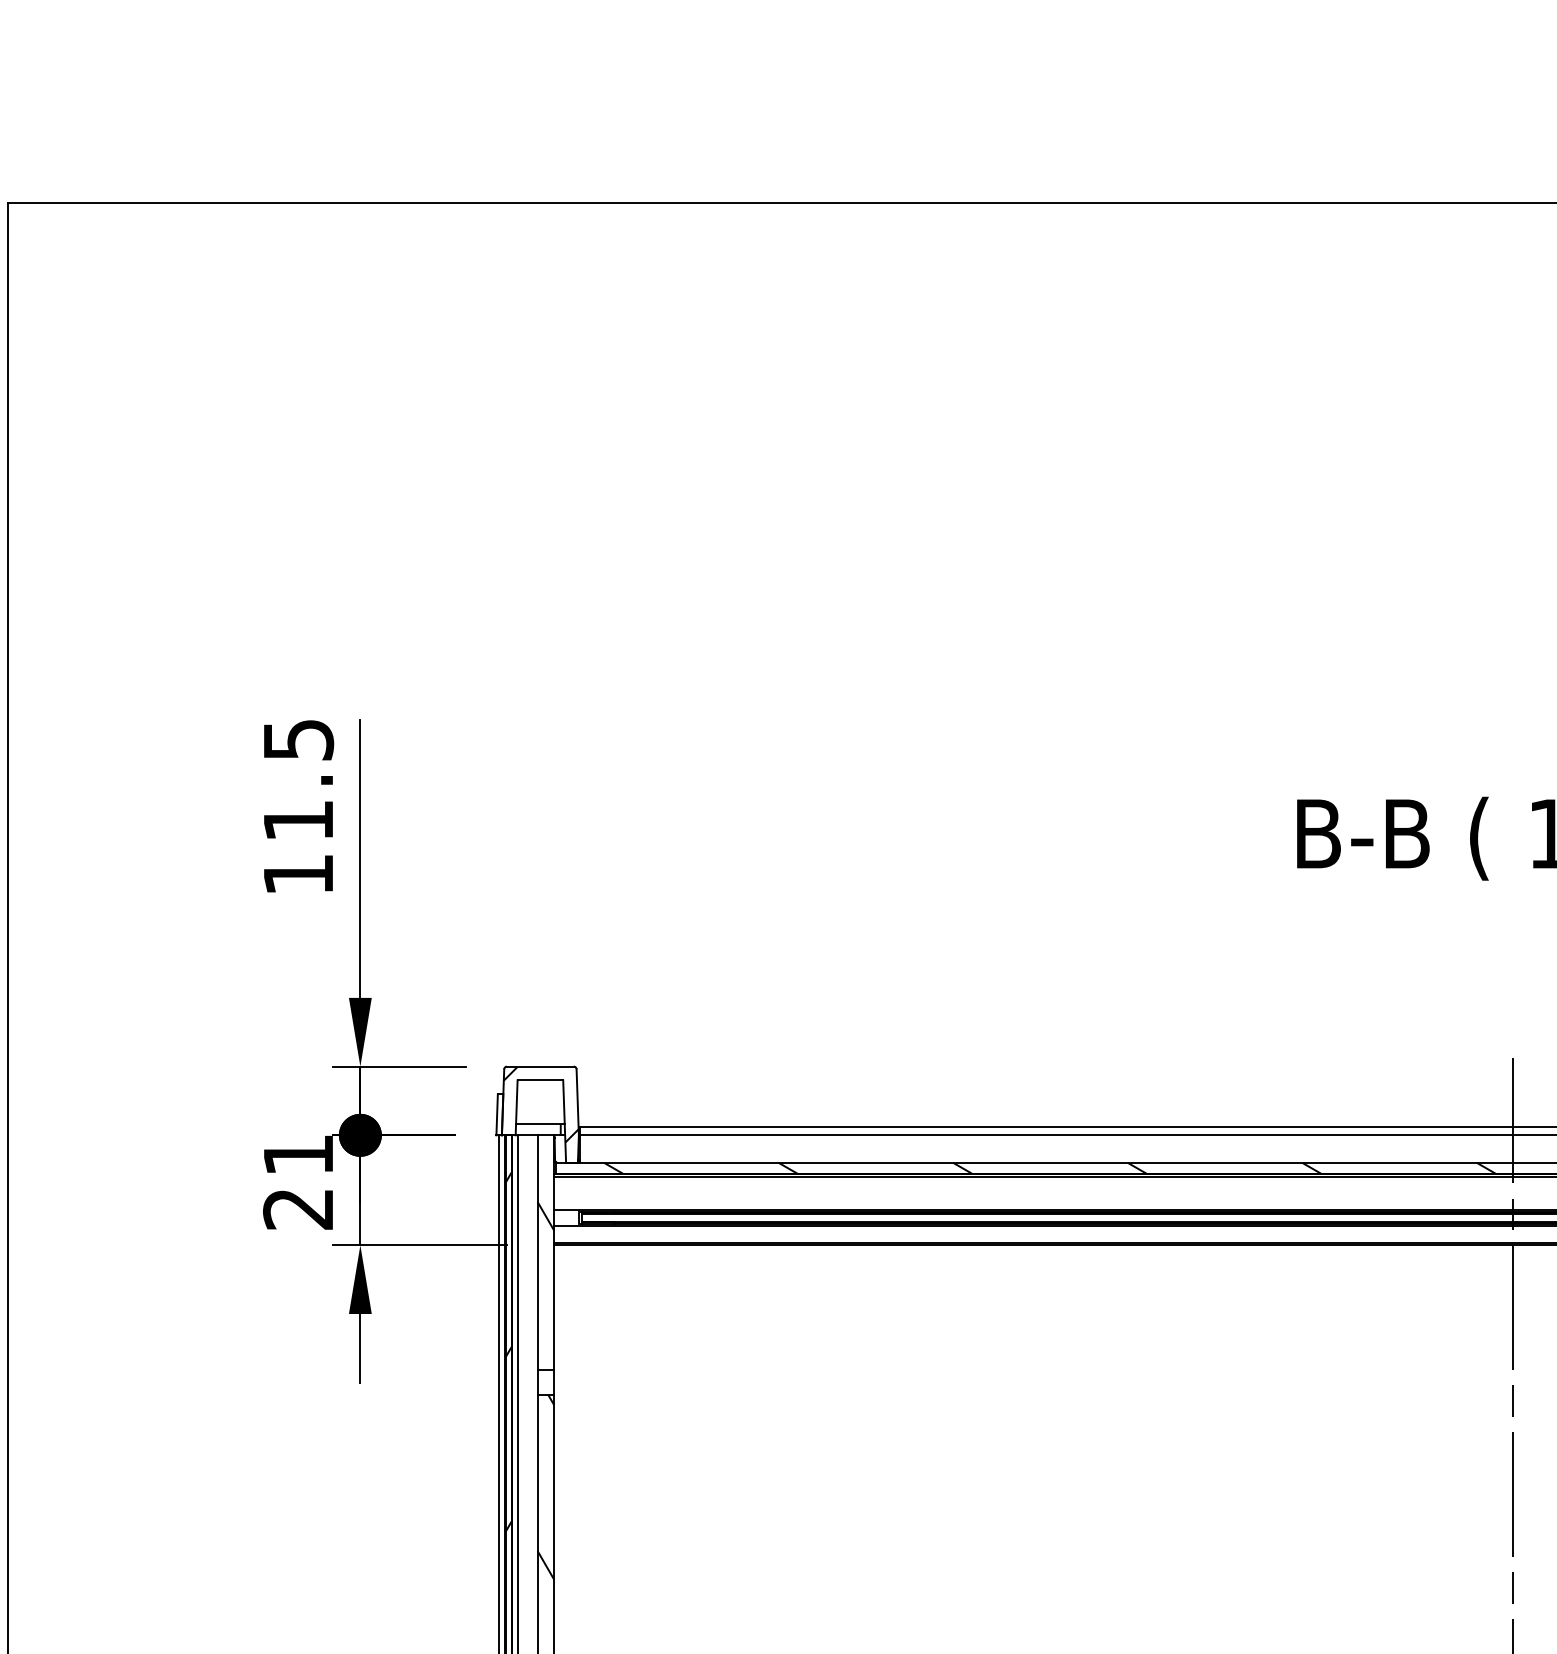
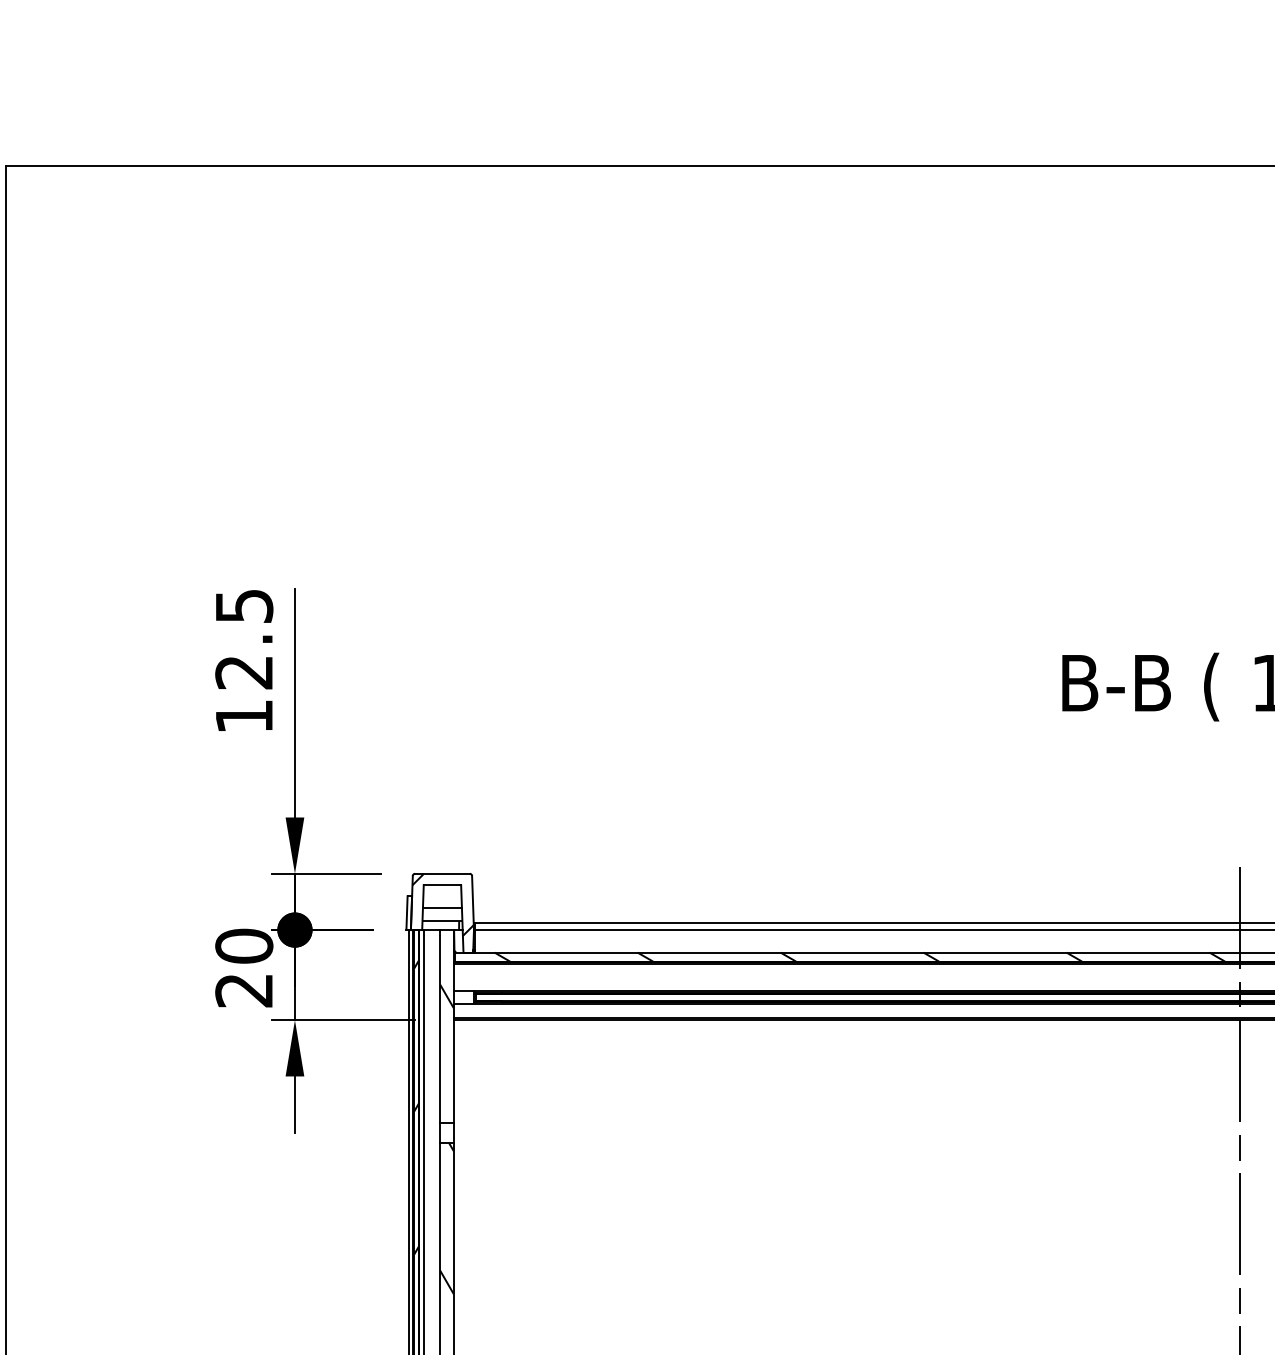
text: (297, 821) -> (243, 672), 11.5 -> 12.5
line: (540, 1107) -> (442, 907), added
text: (298, 1154) -> (244, 945), 21 -> 20

